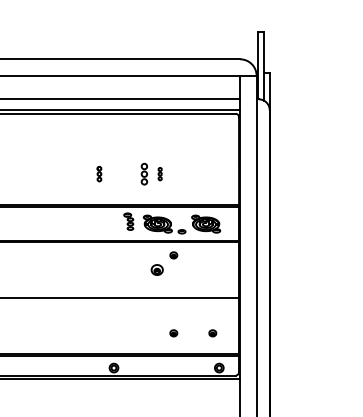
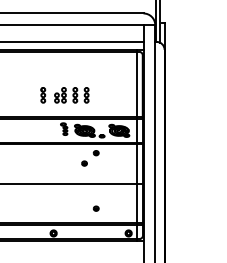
part: (99, 173) -> (43, 94), size x1.43
part: (123, 173) -> (60, 94), added
part: (159, 173) -> (86, 94), size x1.67
line: (230, 244) -> (136, 145), added
part: (157, 269) -> (84, 163), size x0.62
part: (212, 333) -> (123, 208), removed

